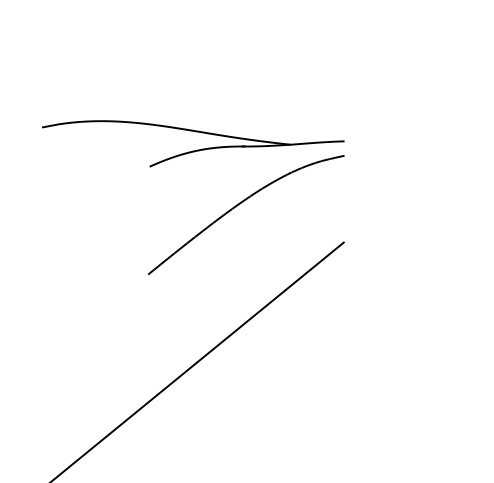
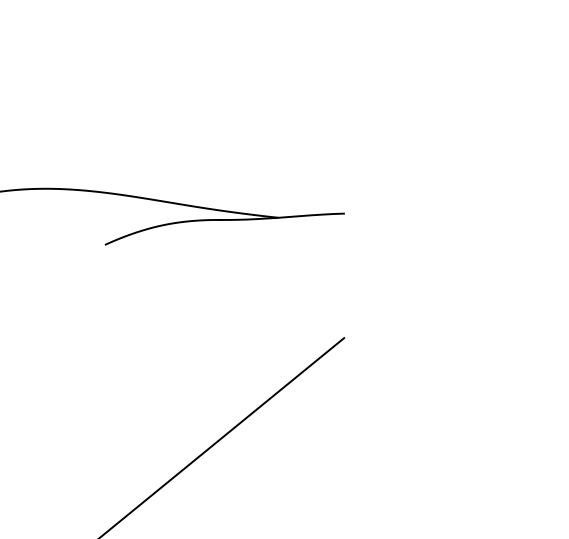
part: (240, 204) -> (216, 291), removed

